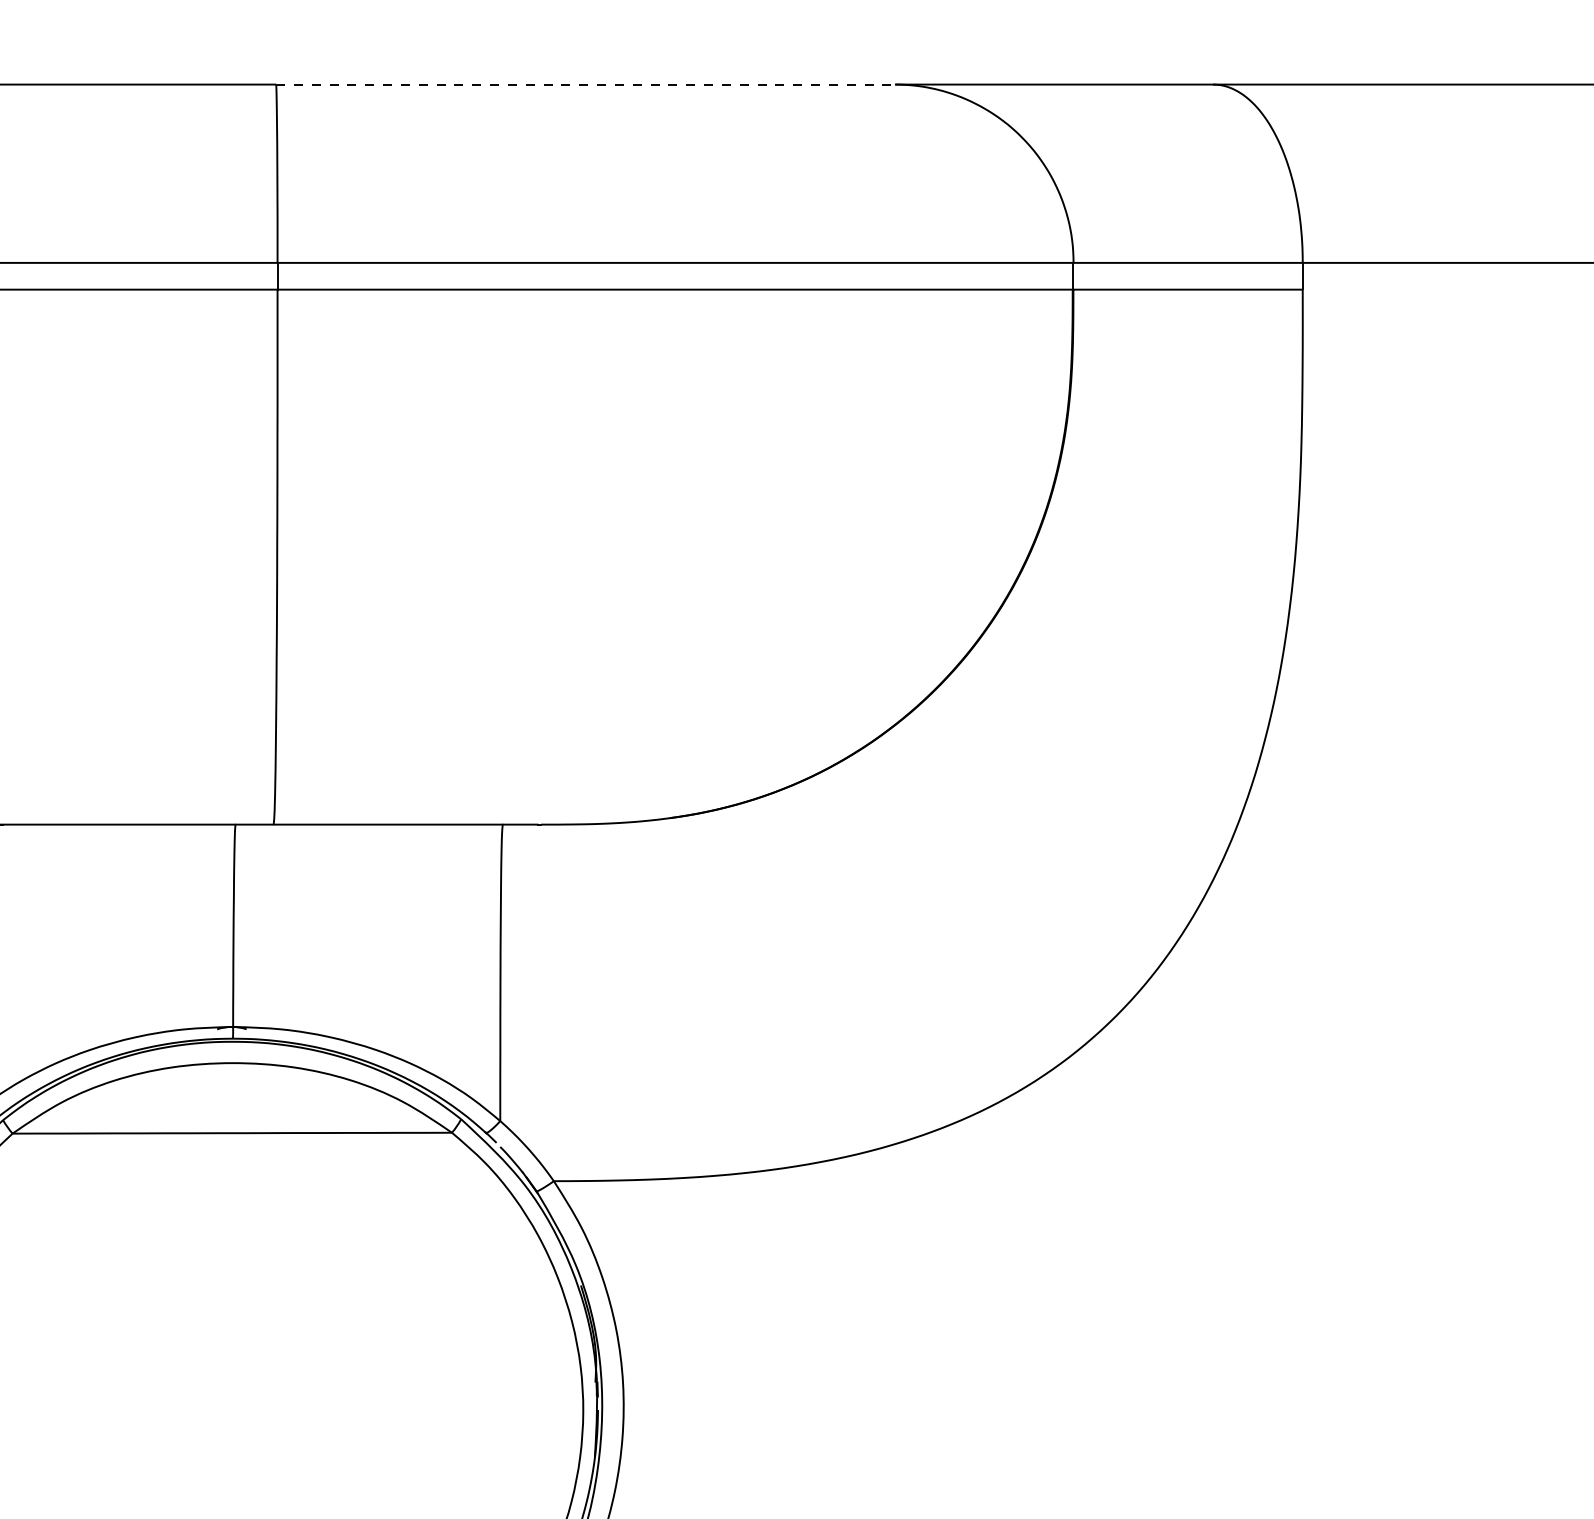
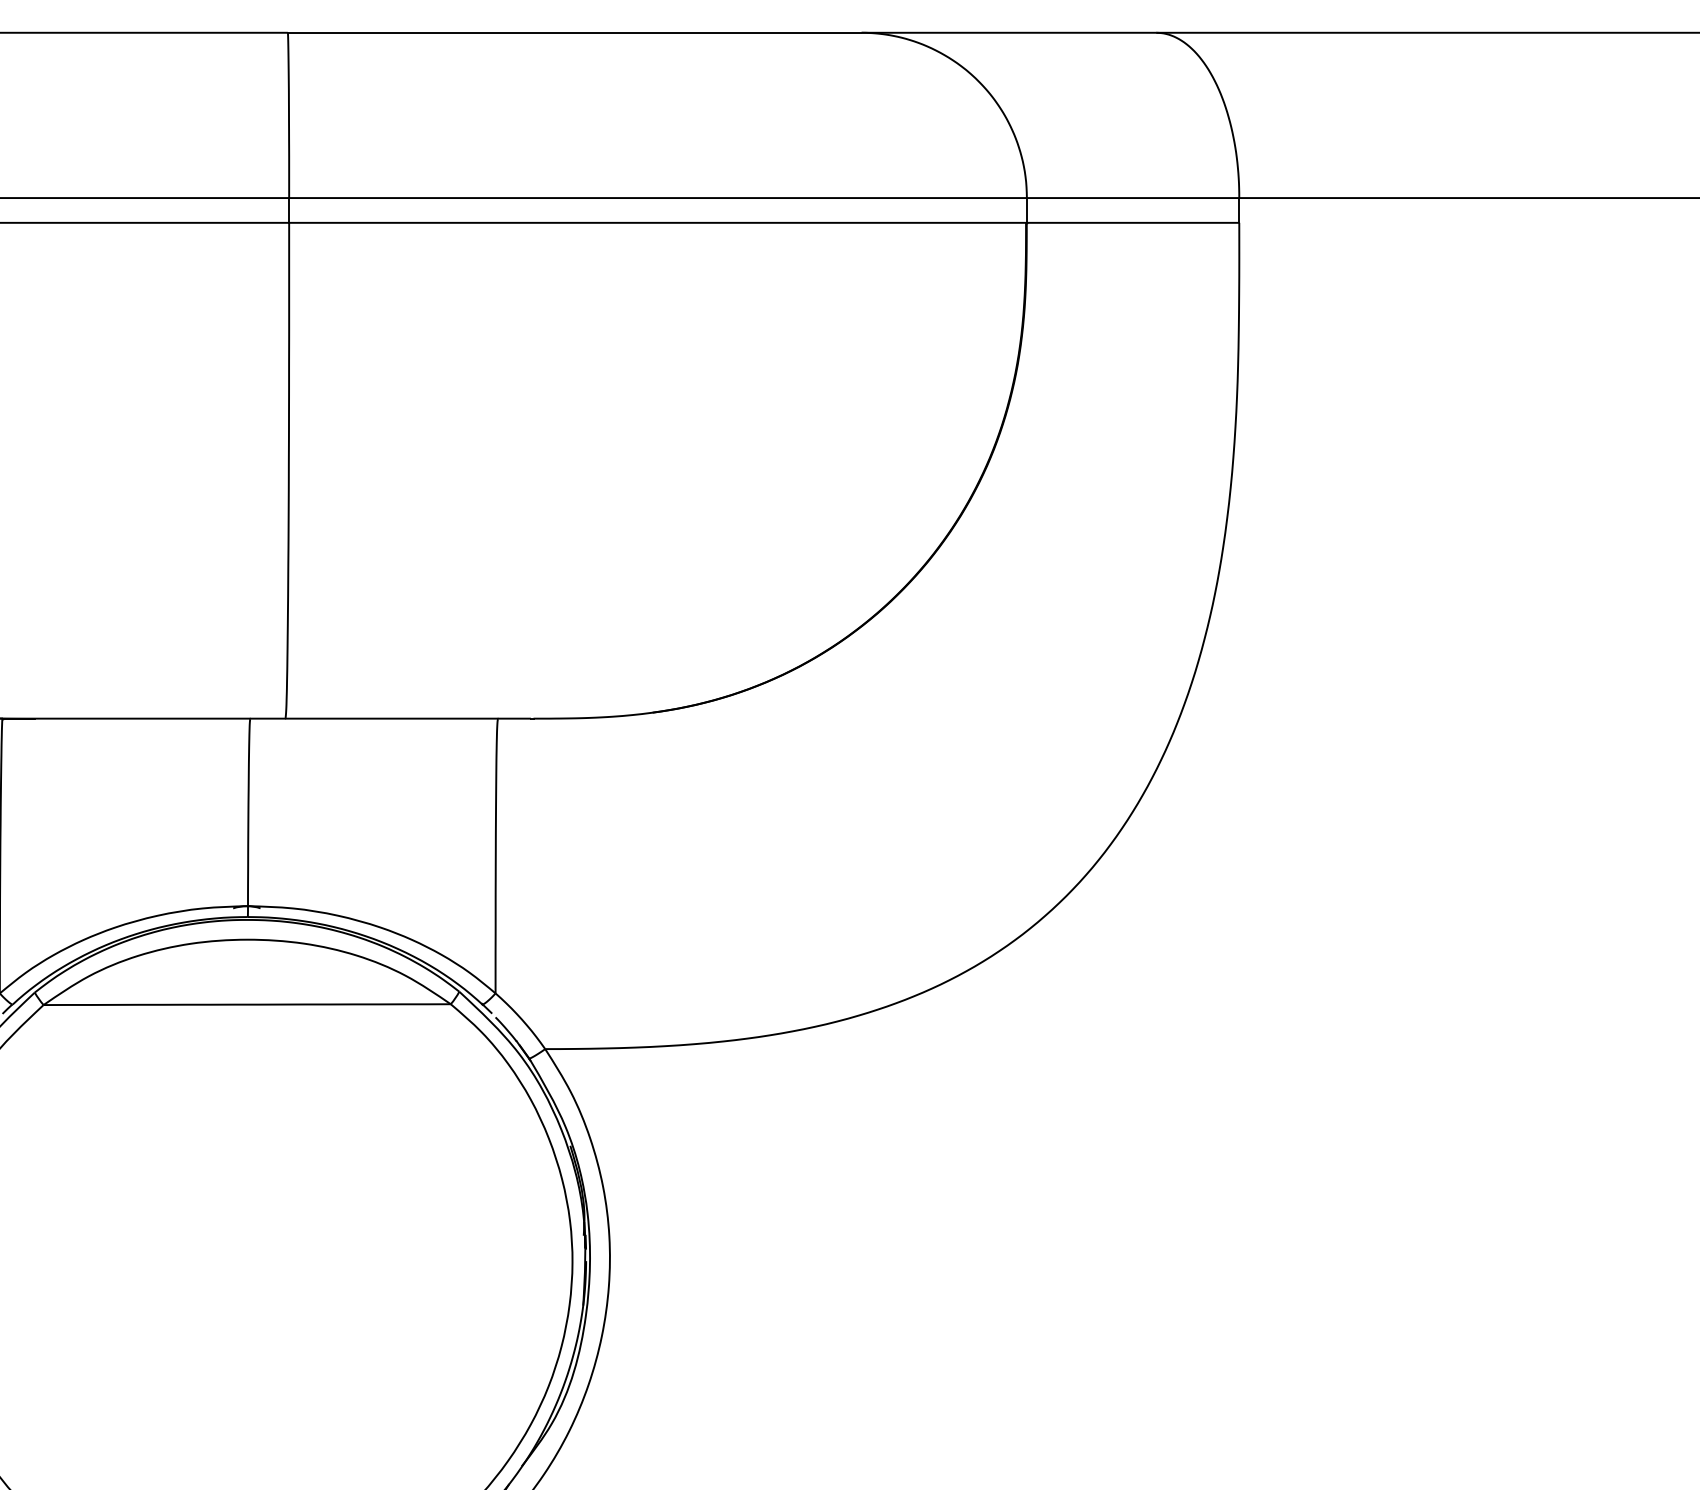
line: (585, 84) -> (574, 32), dashed -> solid

